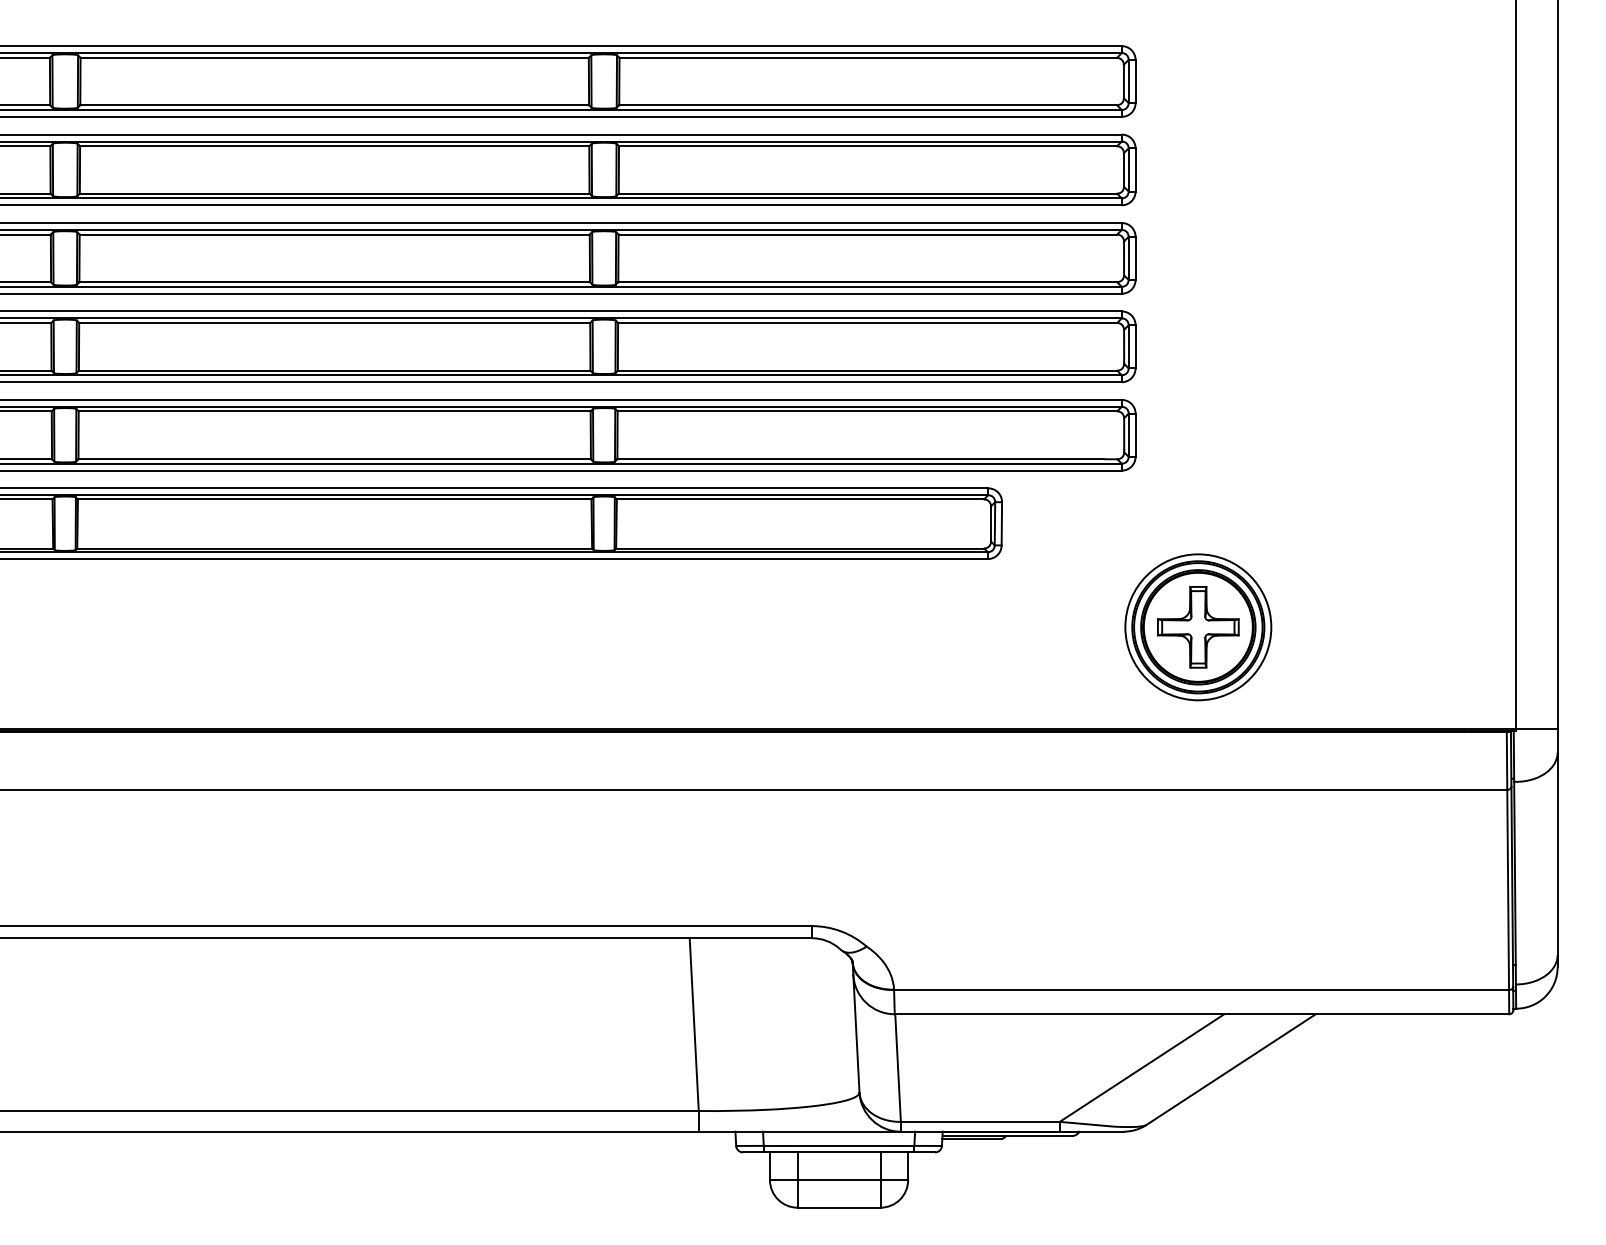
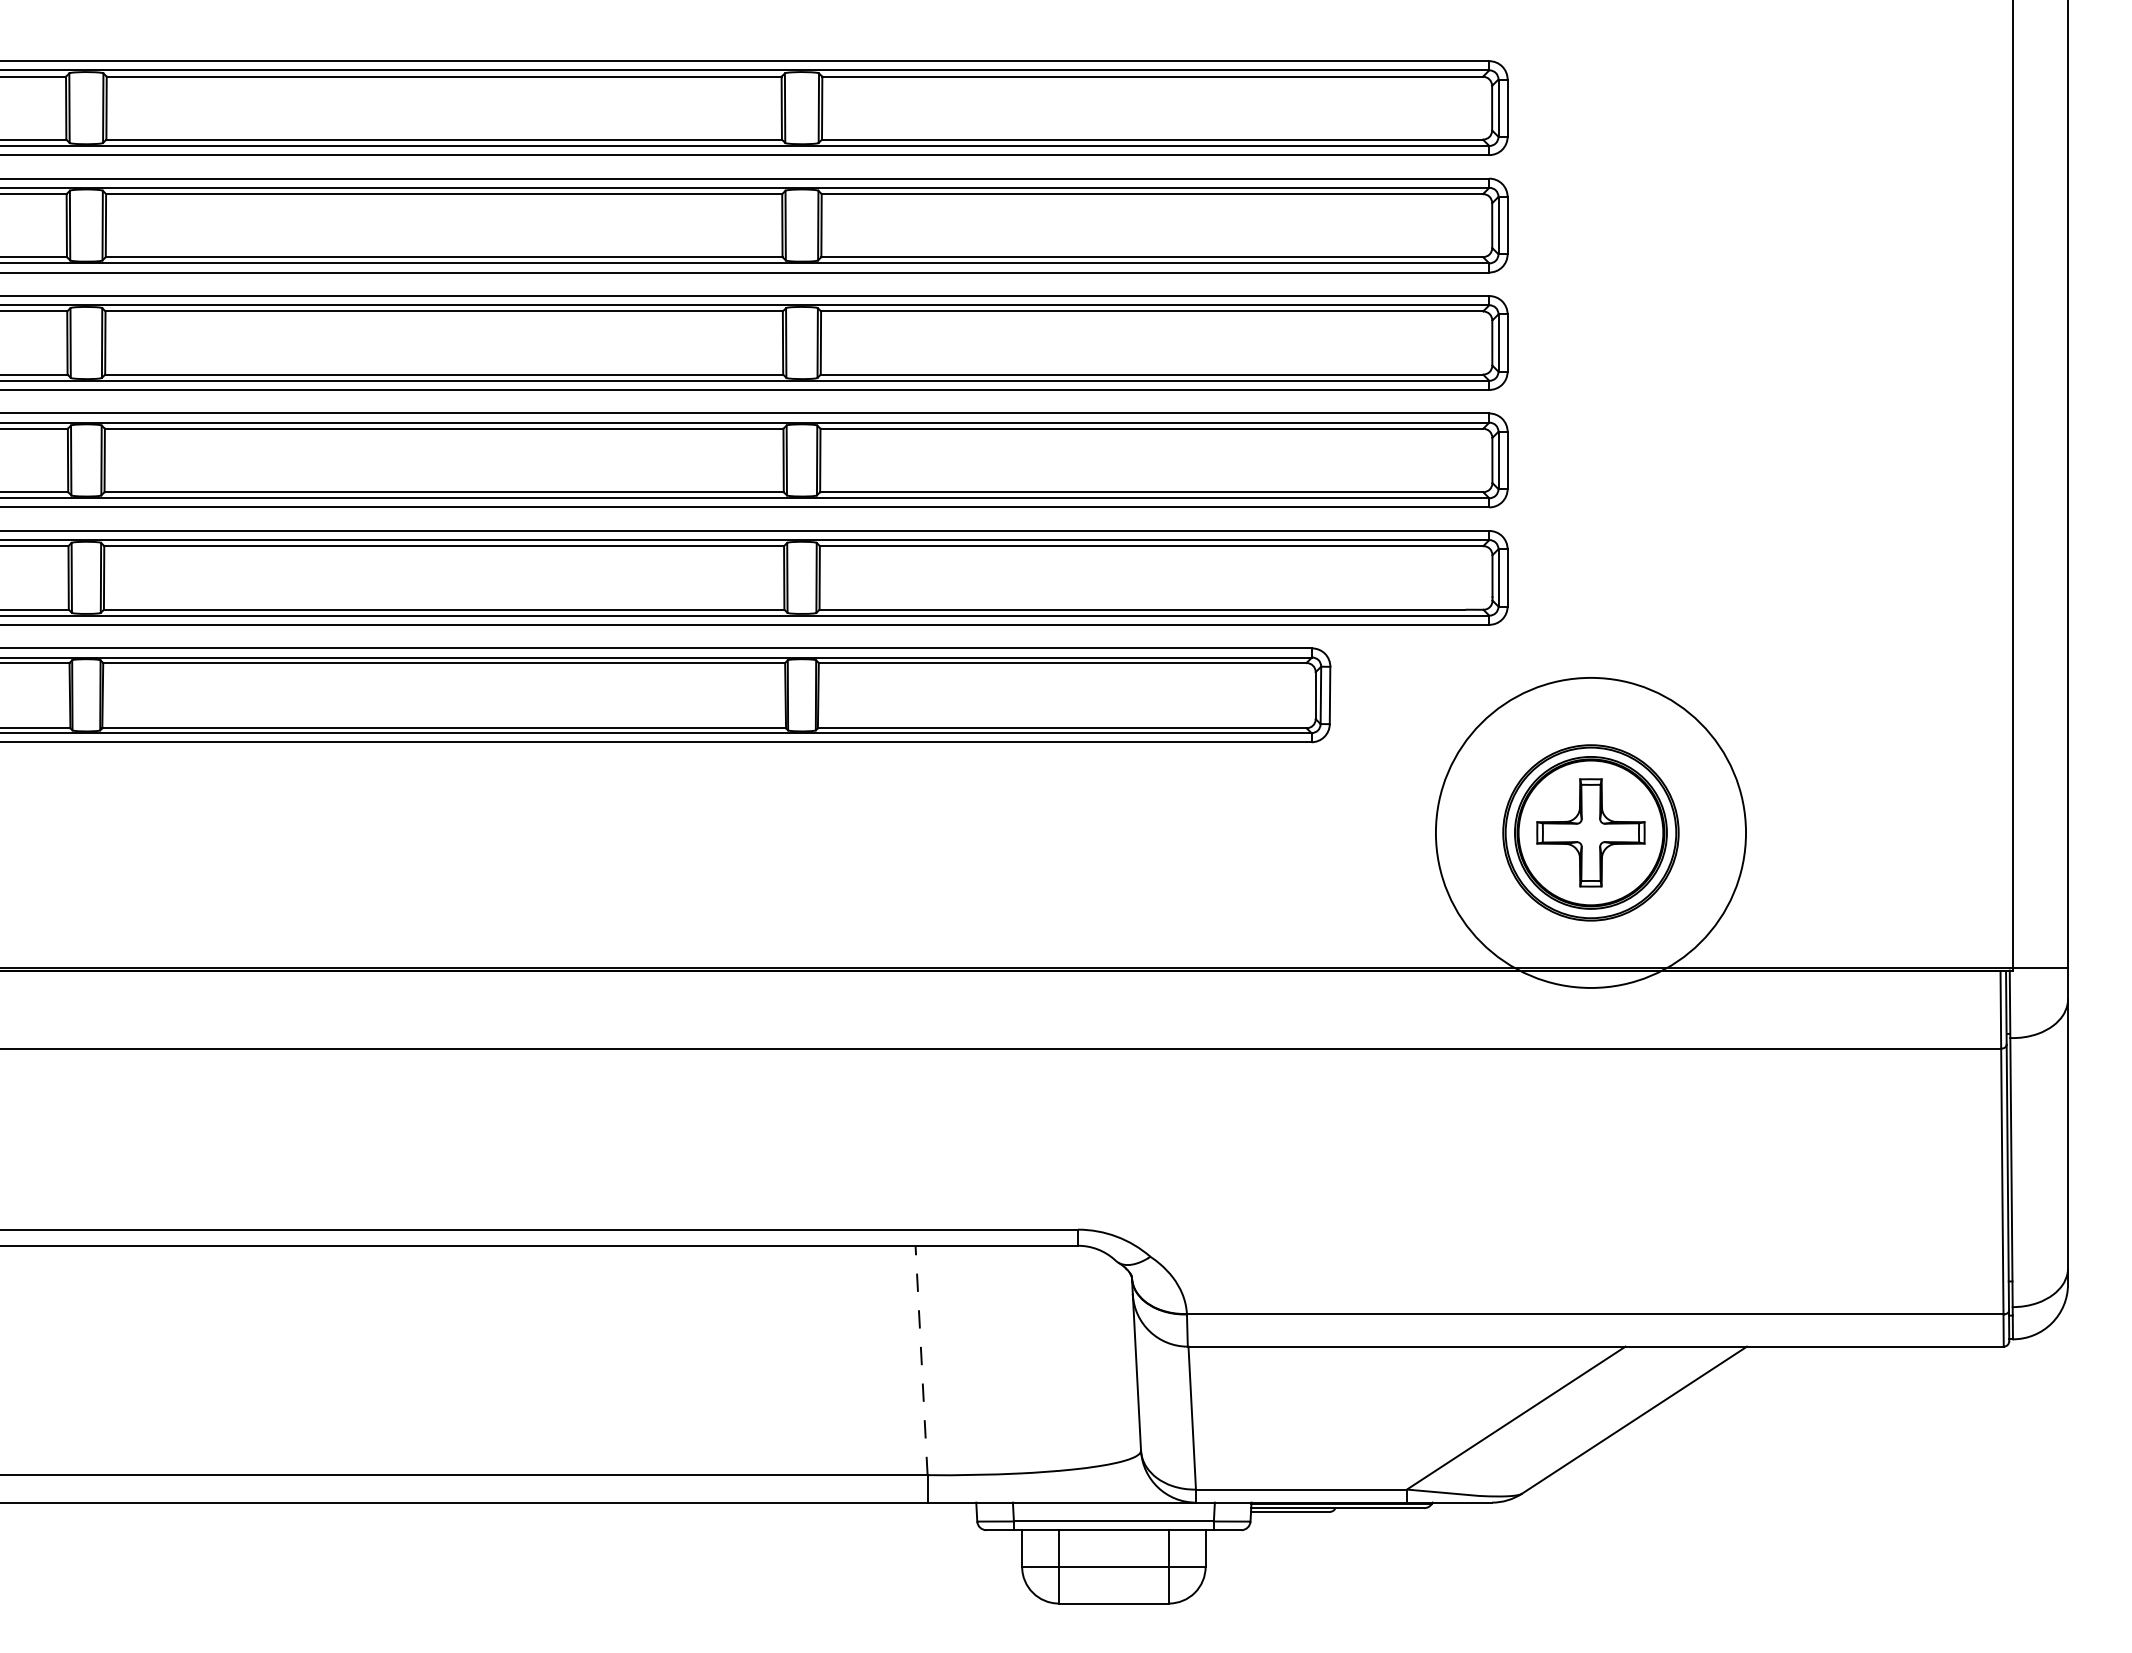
circle: (1198, 627) -> (1590, 832), size x1.6
line: (694, 1024) -> (921, 1360), solid -> dashed

